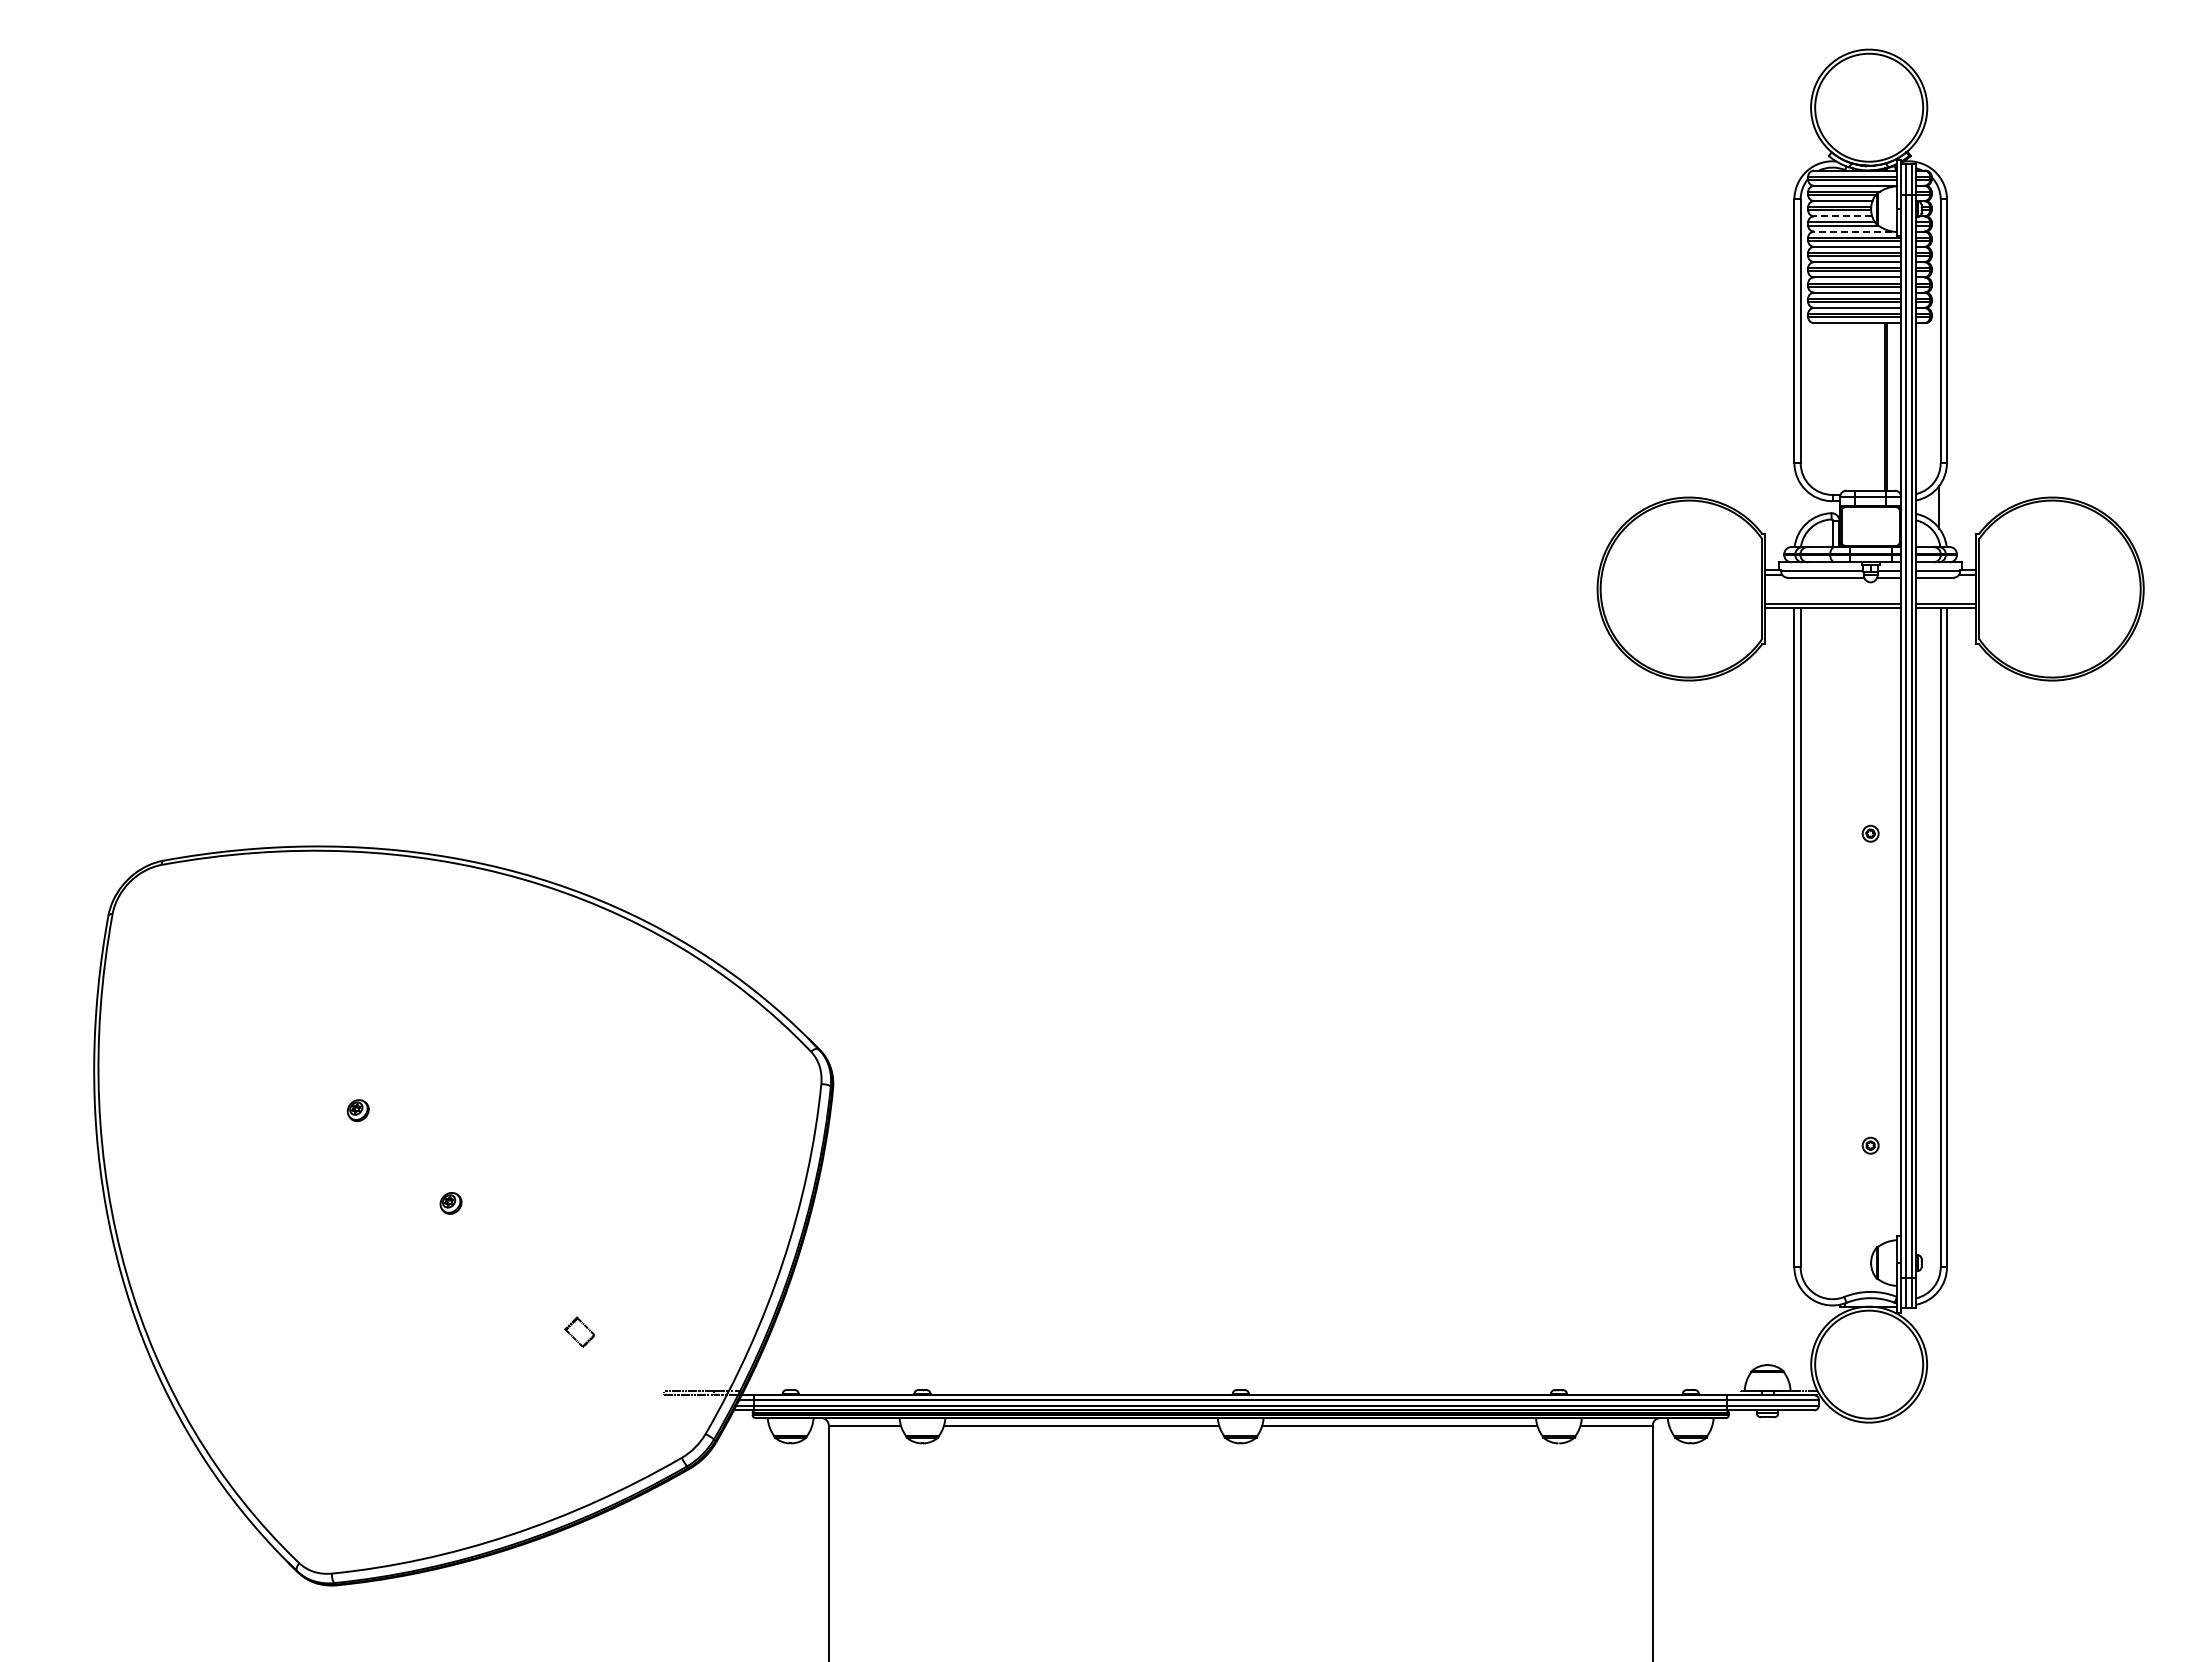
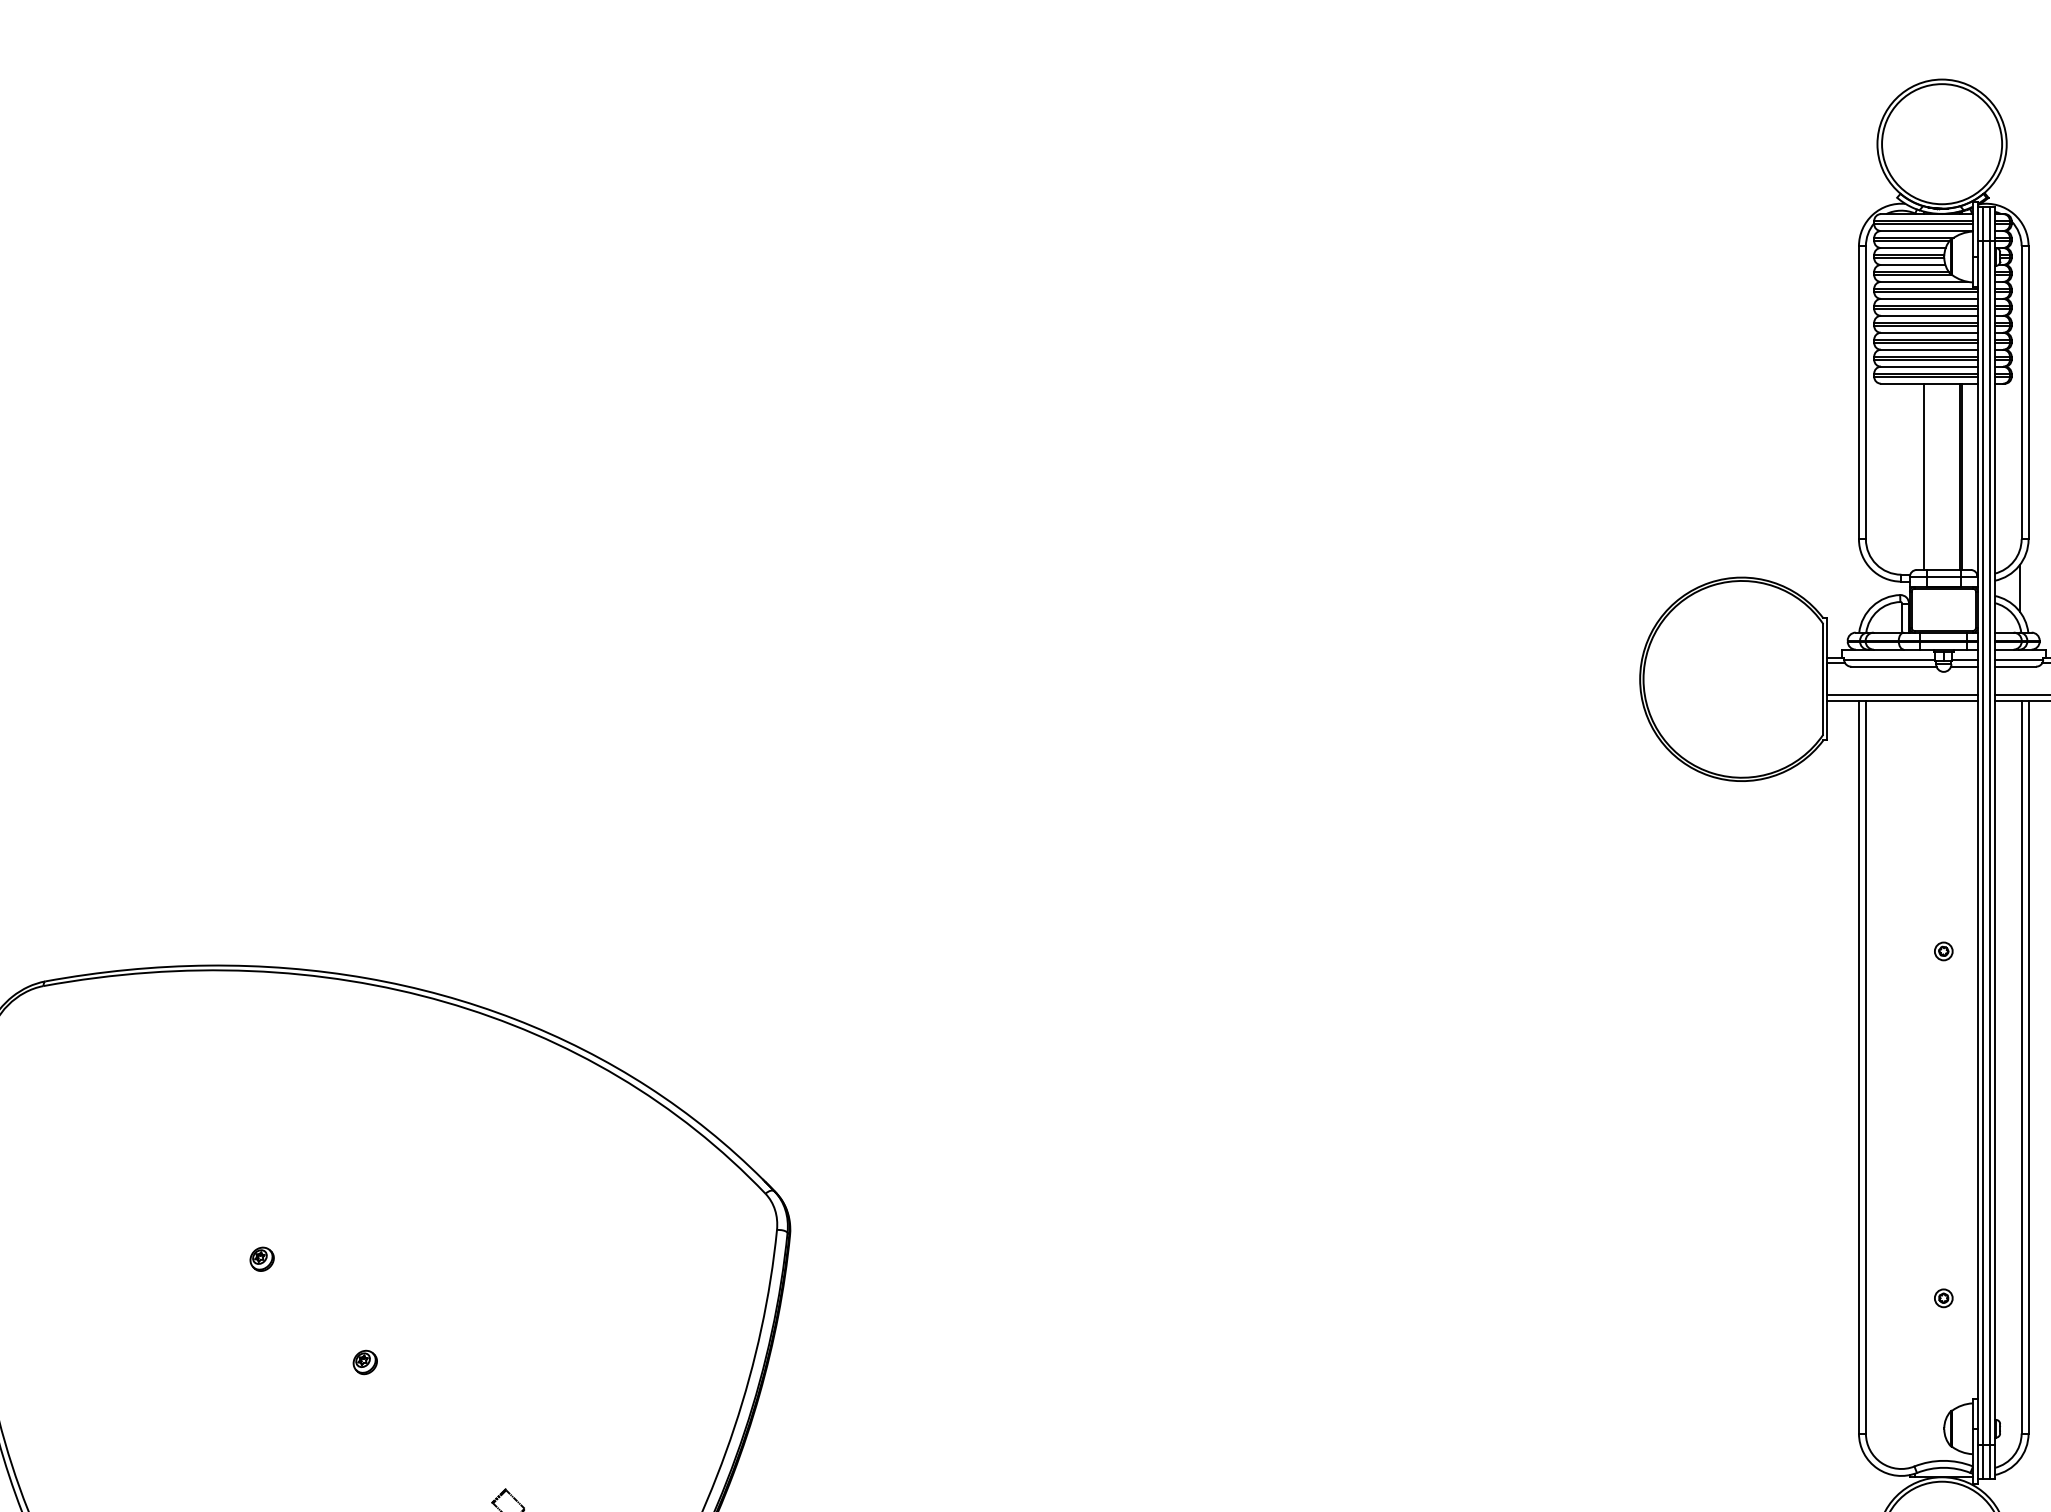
line: (1843, 216) -> (1913, 265), dashed -> solid
line: (1853, 231) -> (1924, 281), dashed -> solid
line: (1852, 406) -> (1923, 476), added

